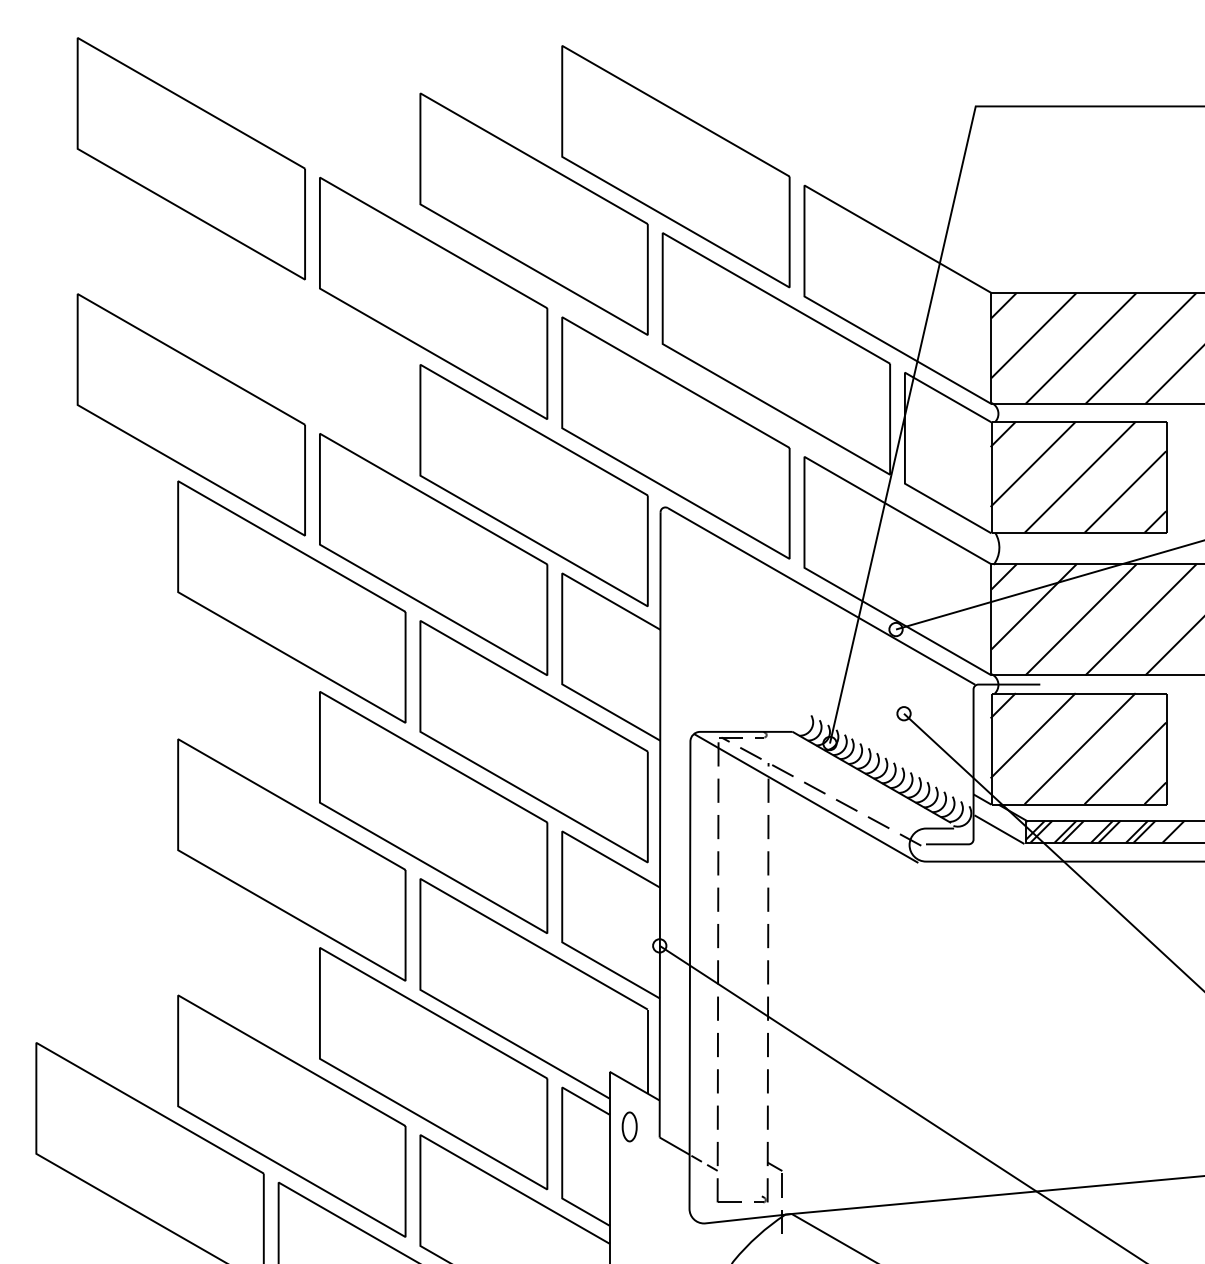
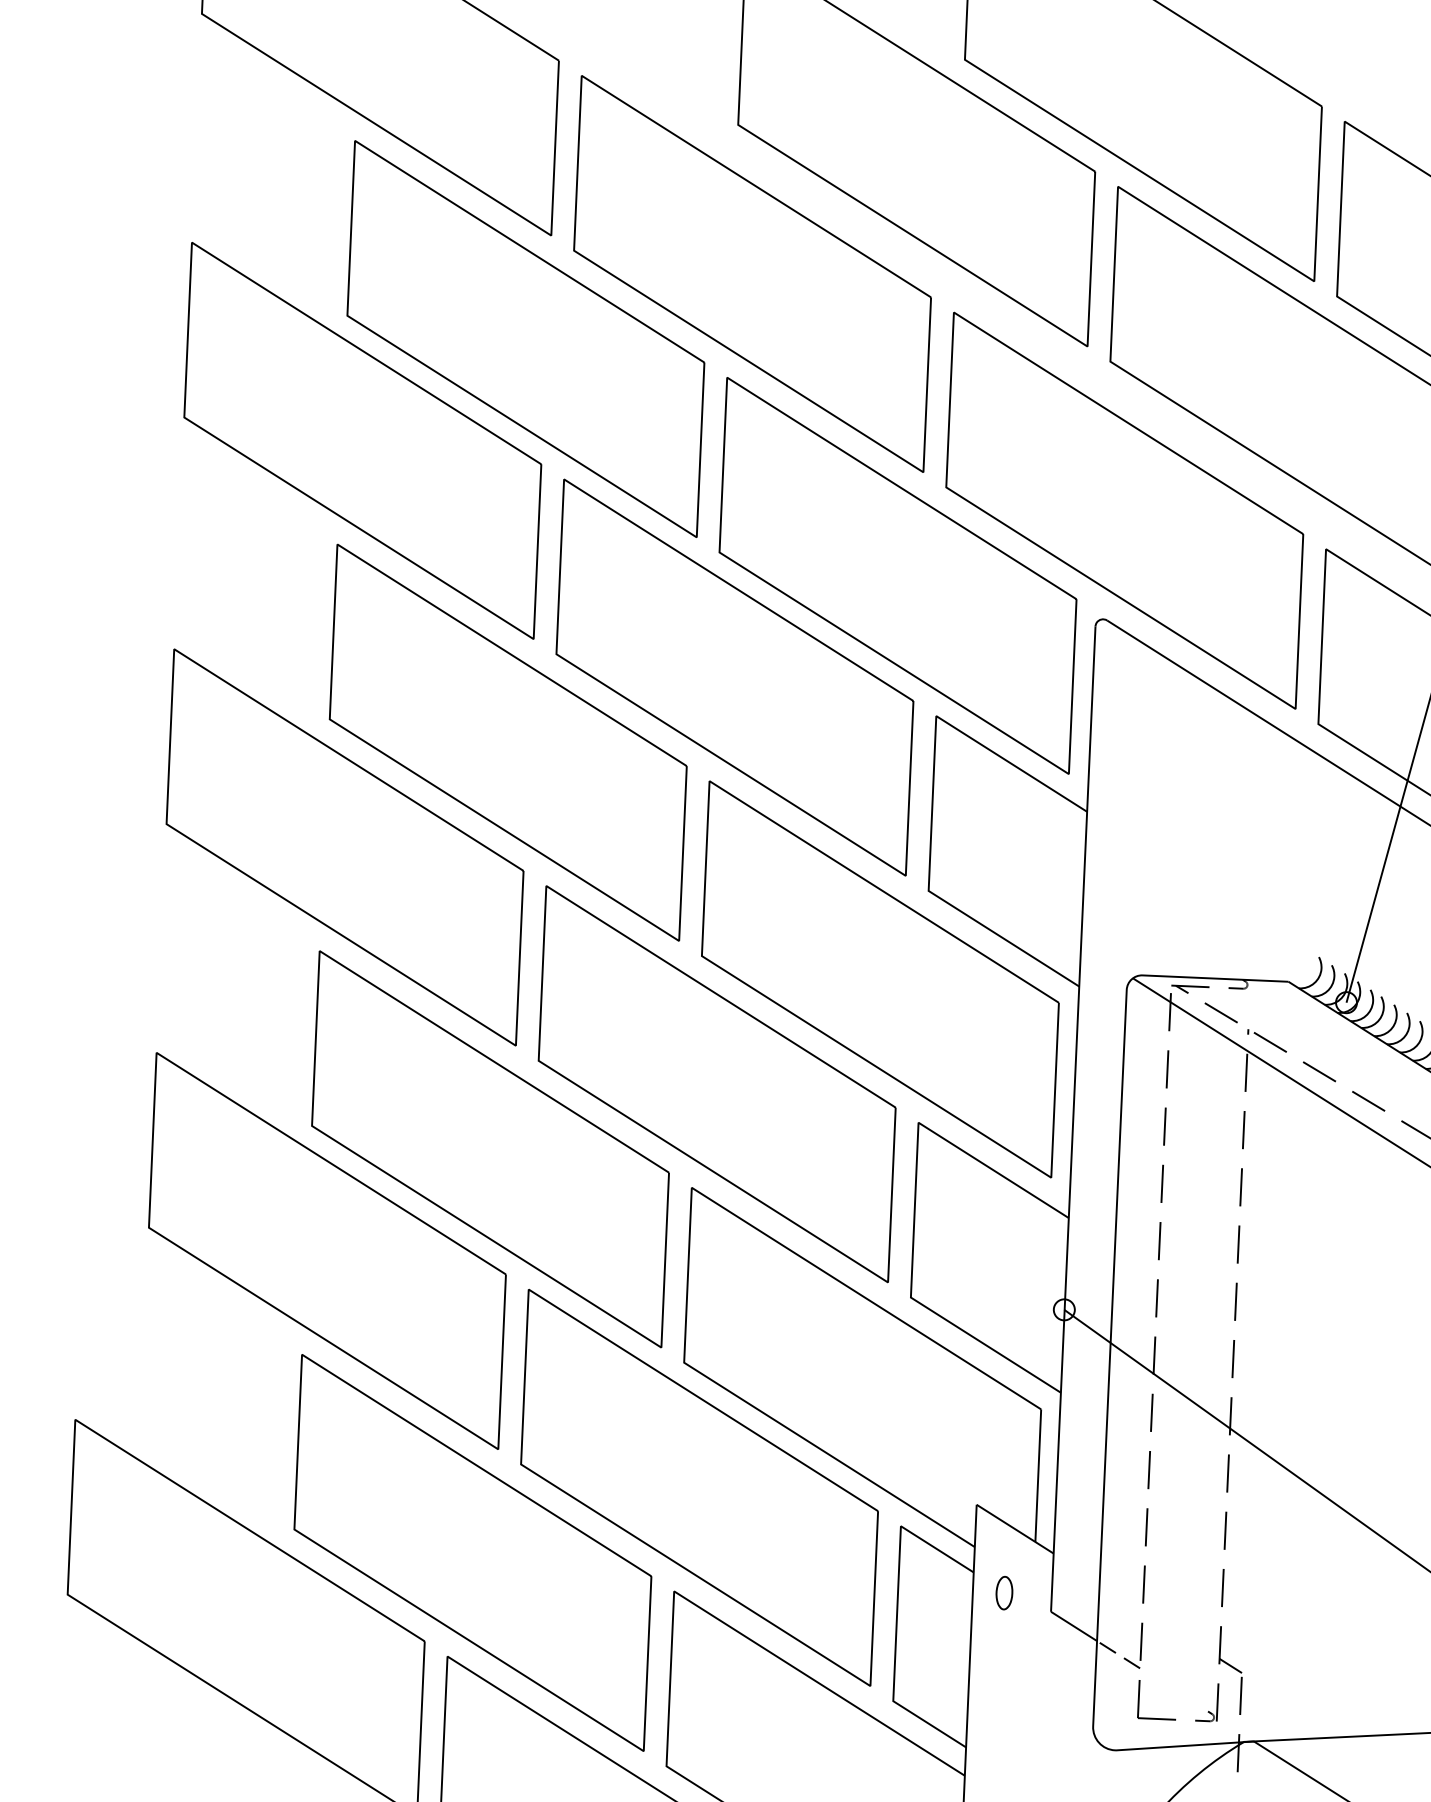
part: (291, 345) -> (525, 338), added
part: (190, 672) -> (343, 846), added
part: (190, 928) -> (326, 1250), added
part: (629, 1126) -> (1004, 1592), size x0.71

